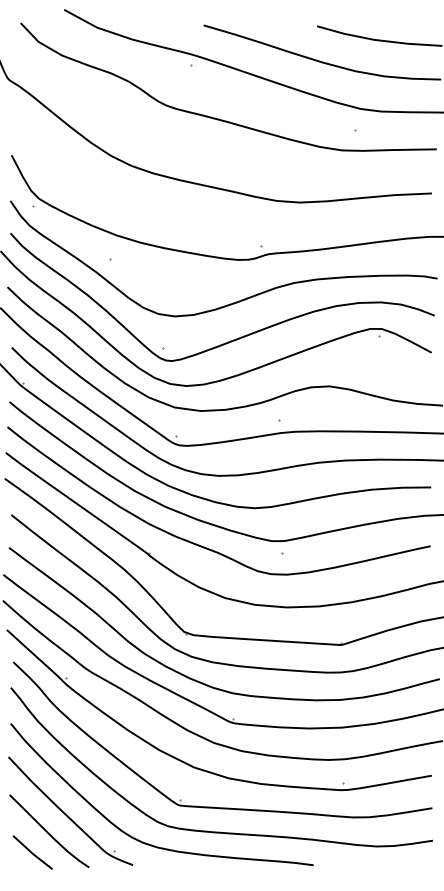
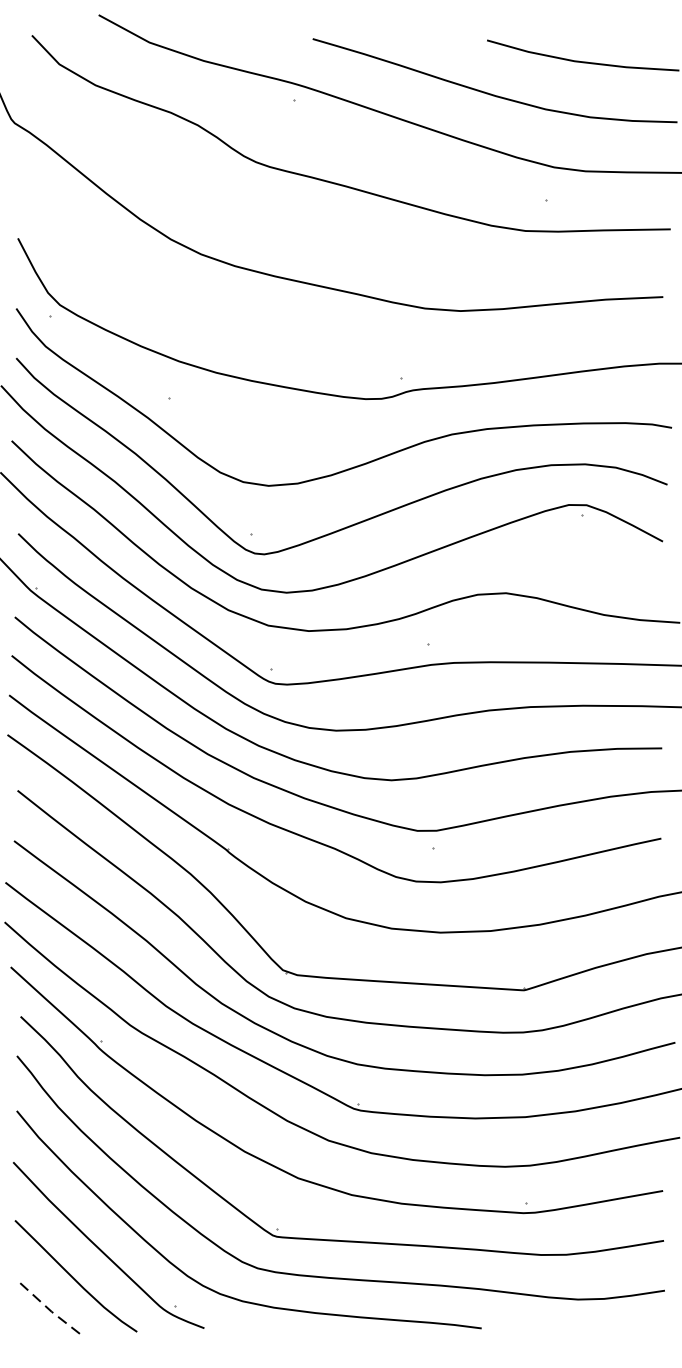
line: (32, 853) -> (50, 1310), solid -> dashed

